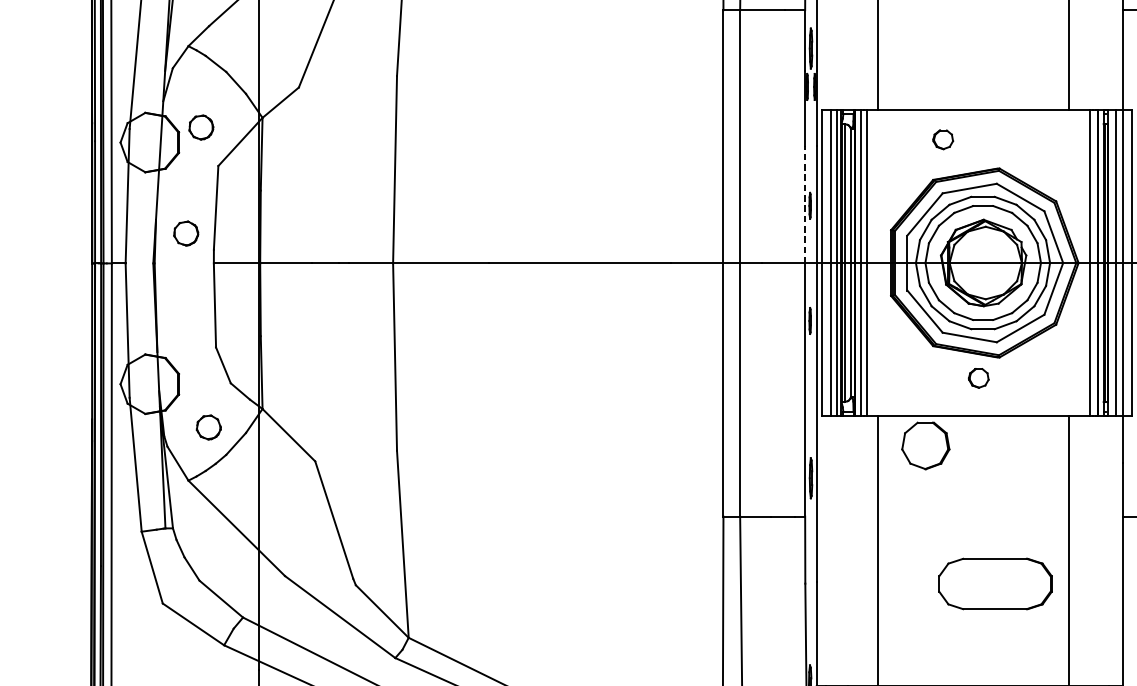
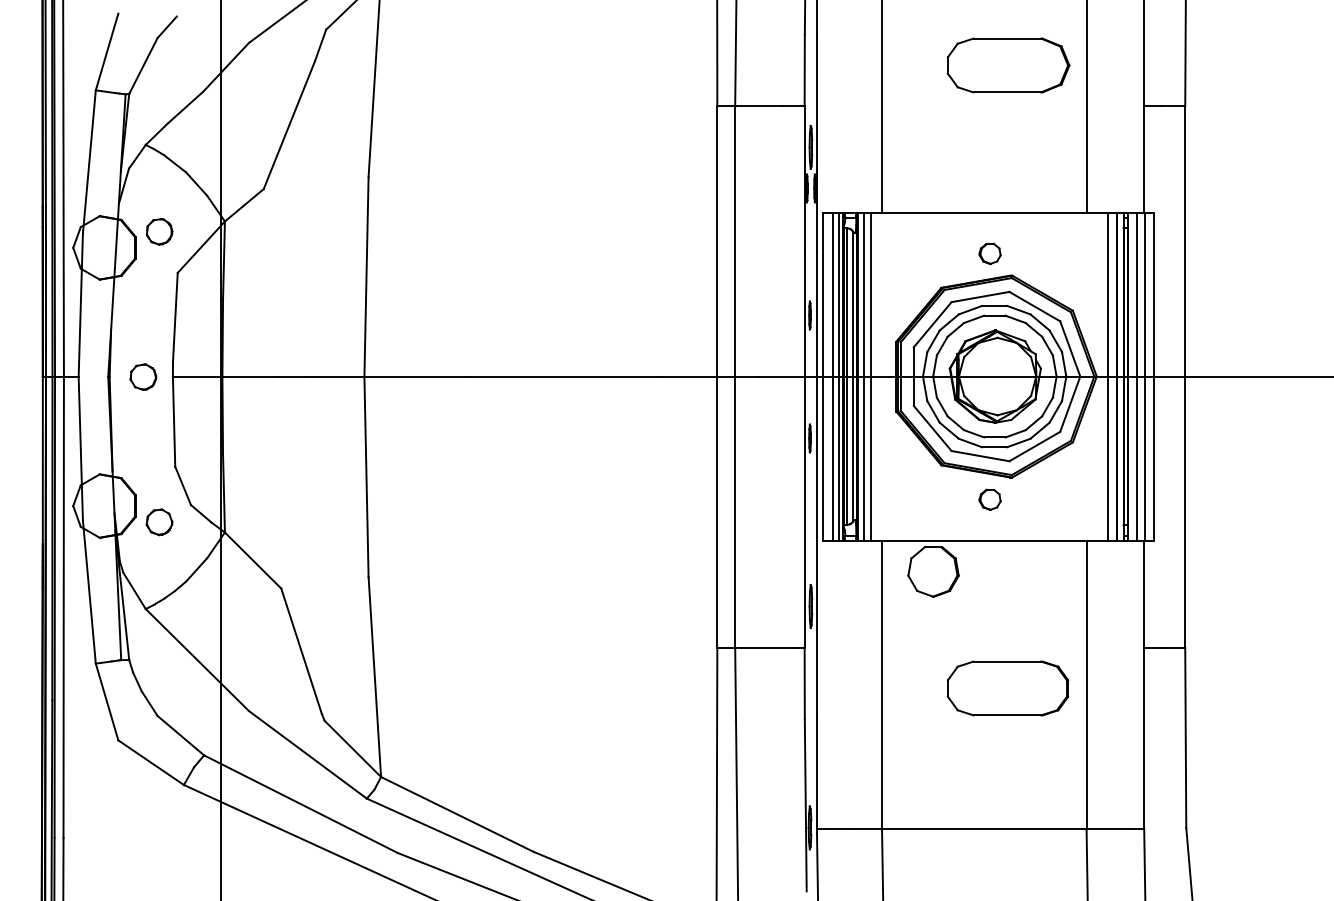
part: (942, 139) -> (989, 253), moved
line: (805, 204) -> (804, 314), dashed -> solid
part: (186, 233) -> (143, 376), moved
part: (208, 427) -> (159, 522), moved
part: (995, 584) -> (1007, 688), moved

